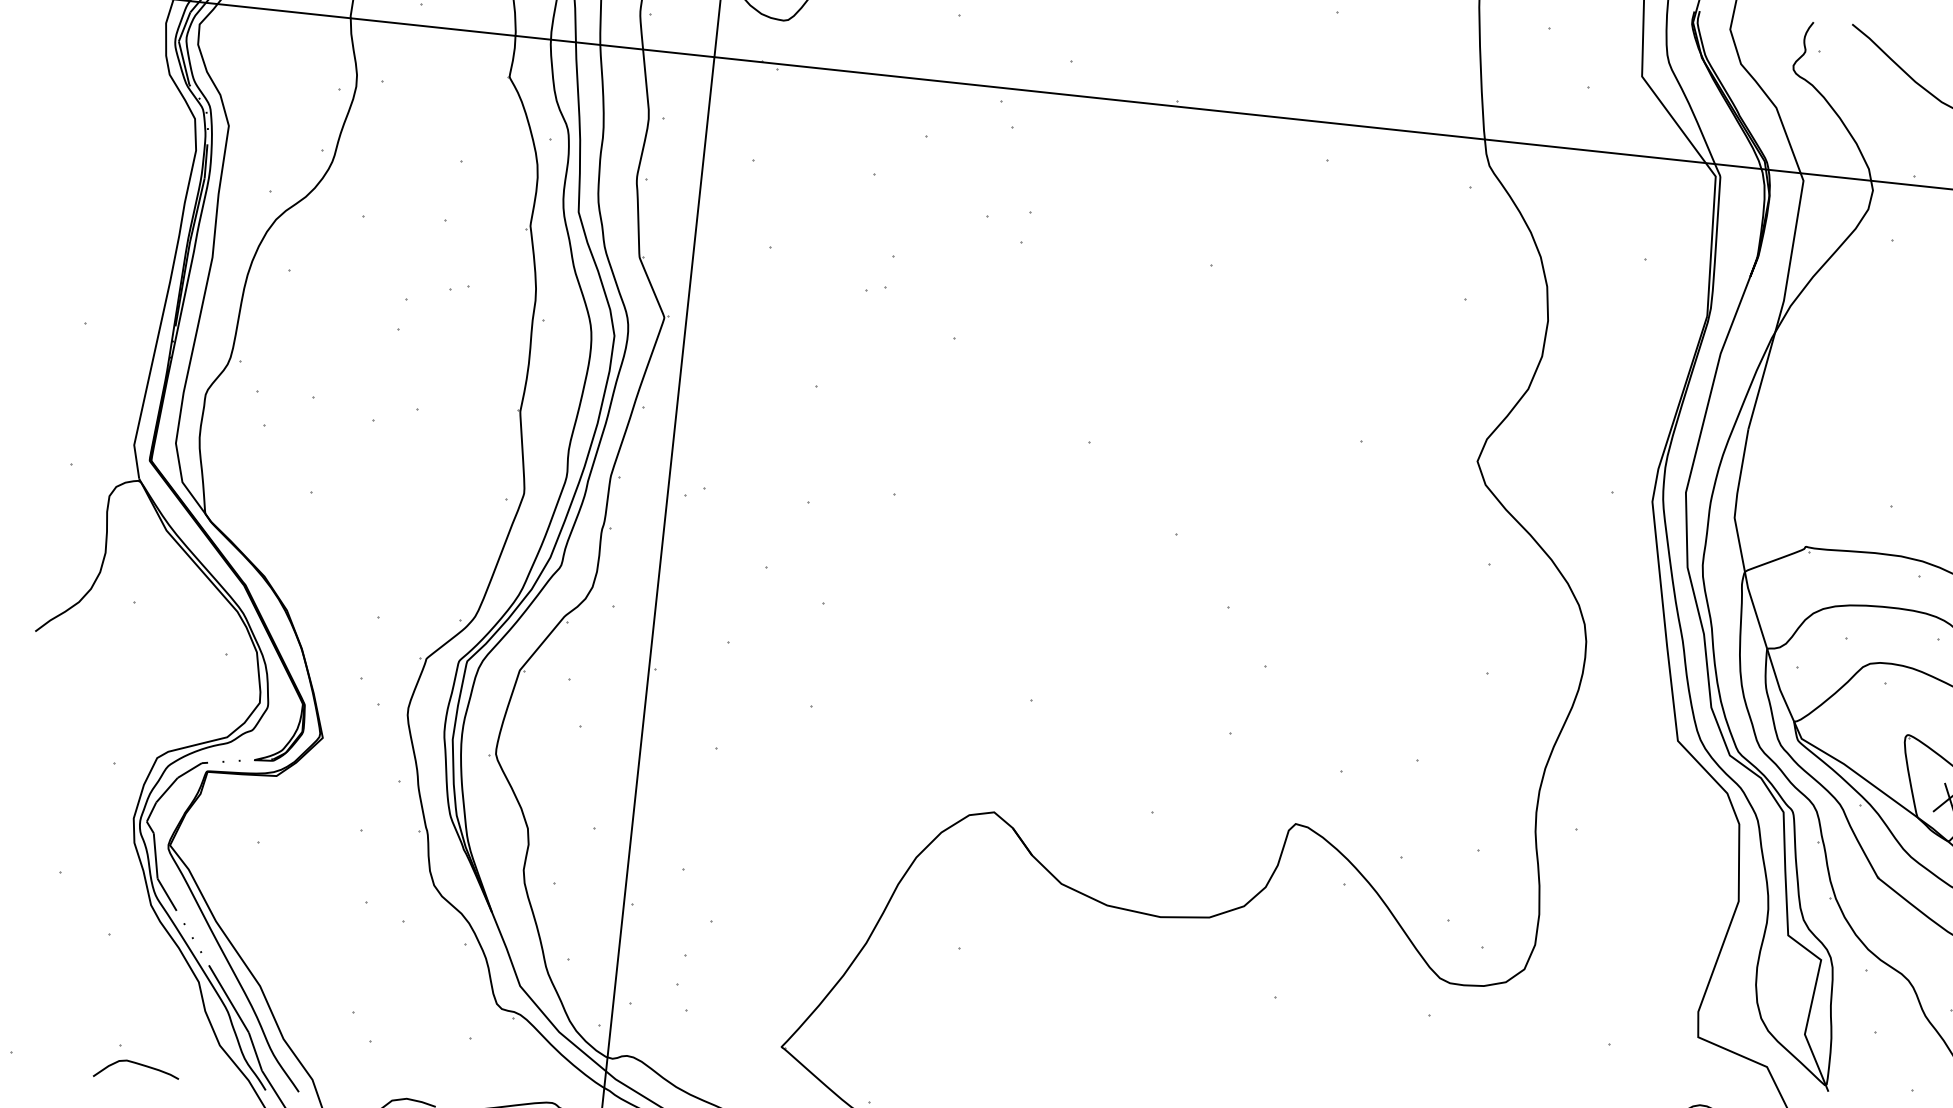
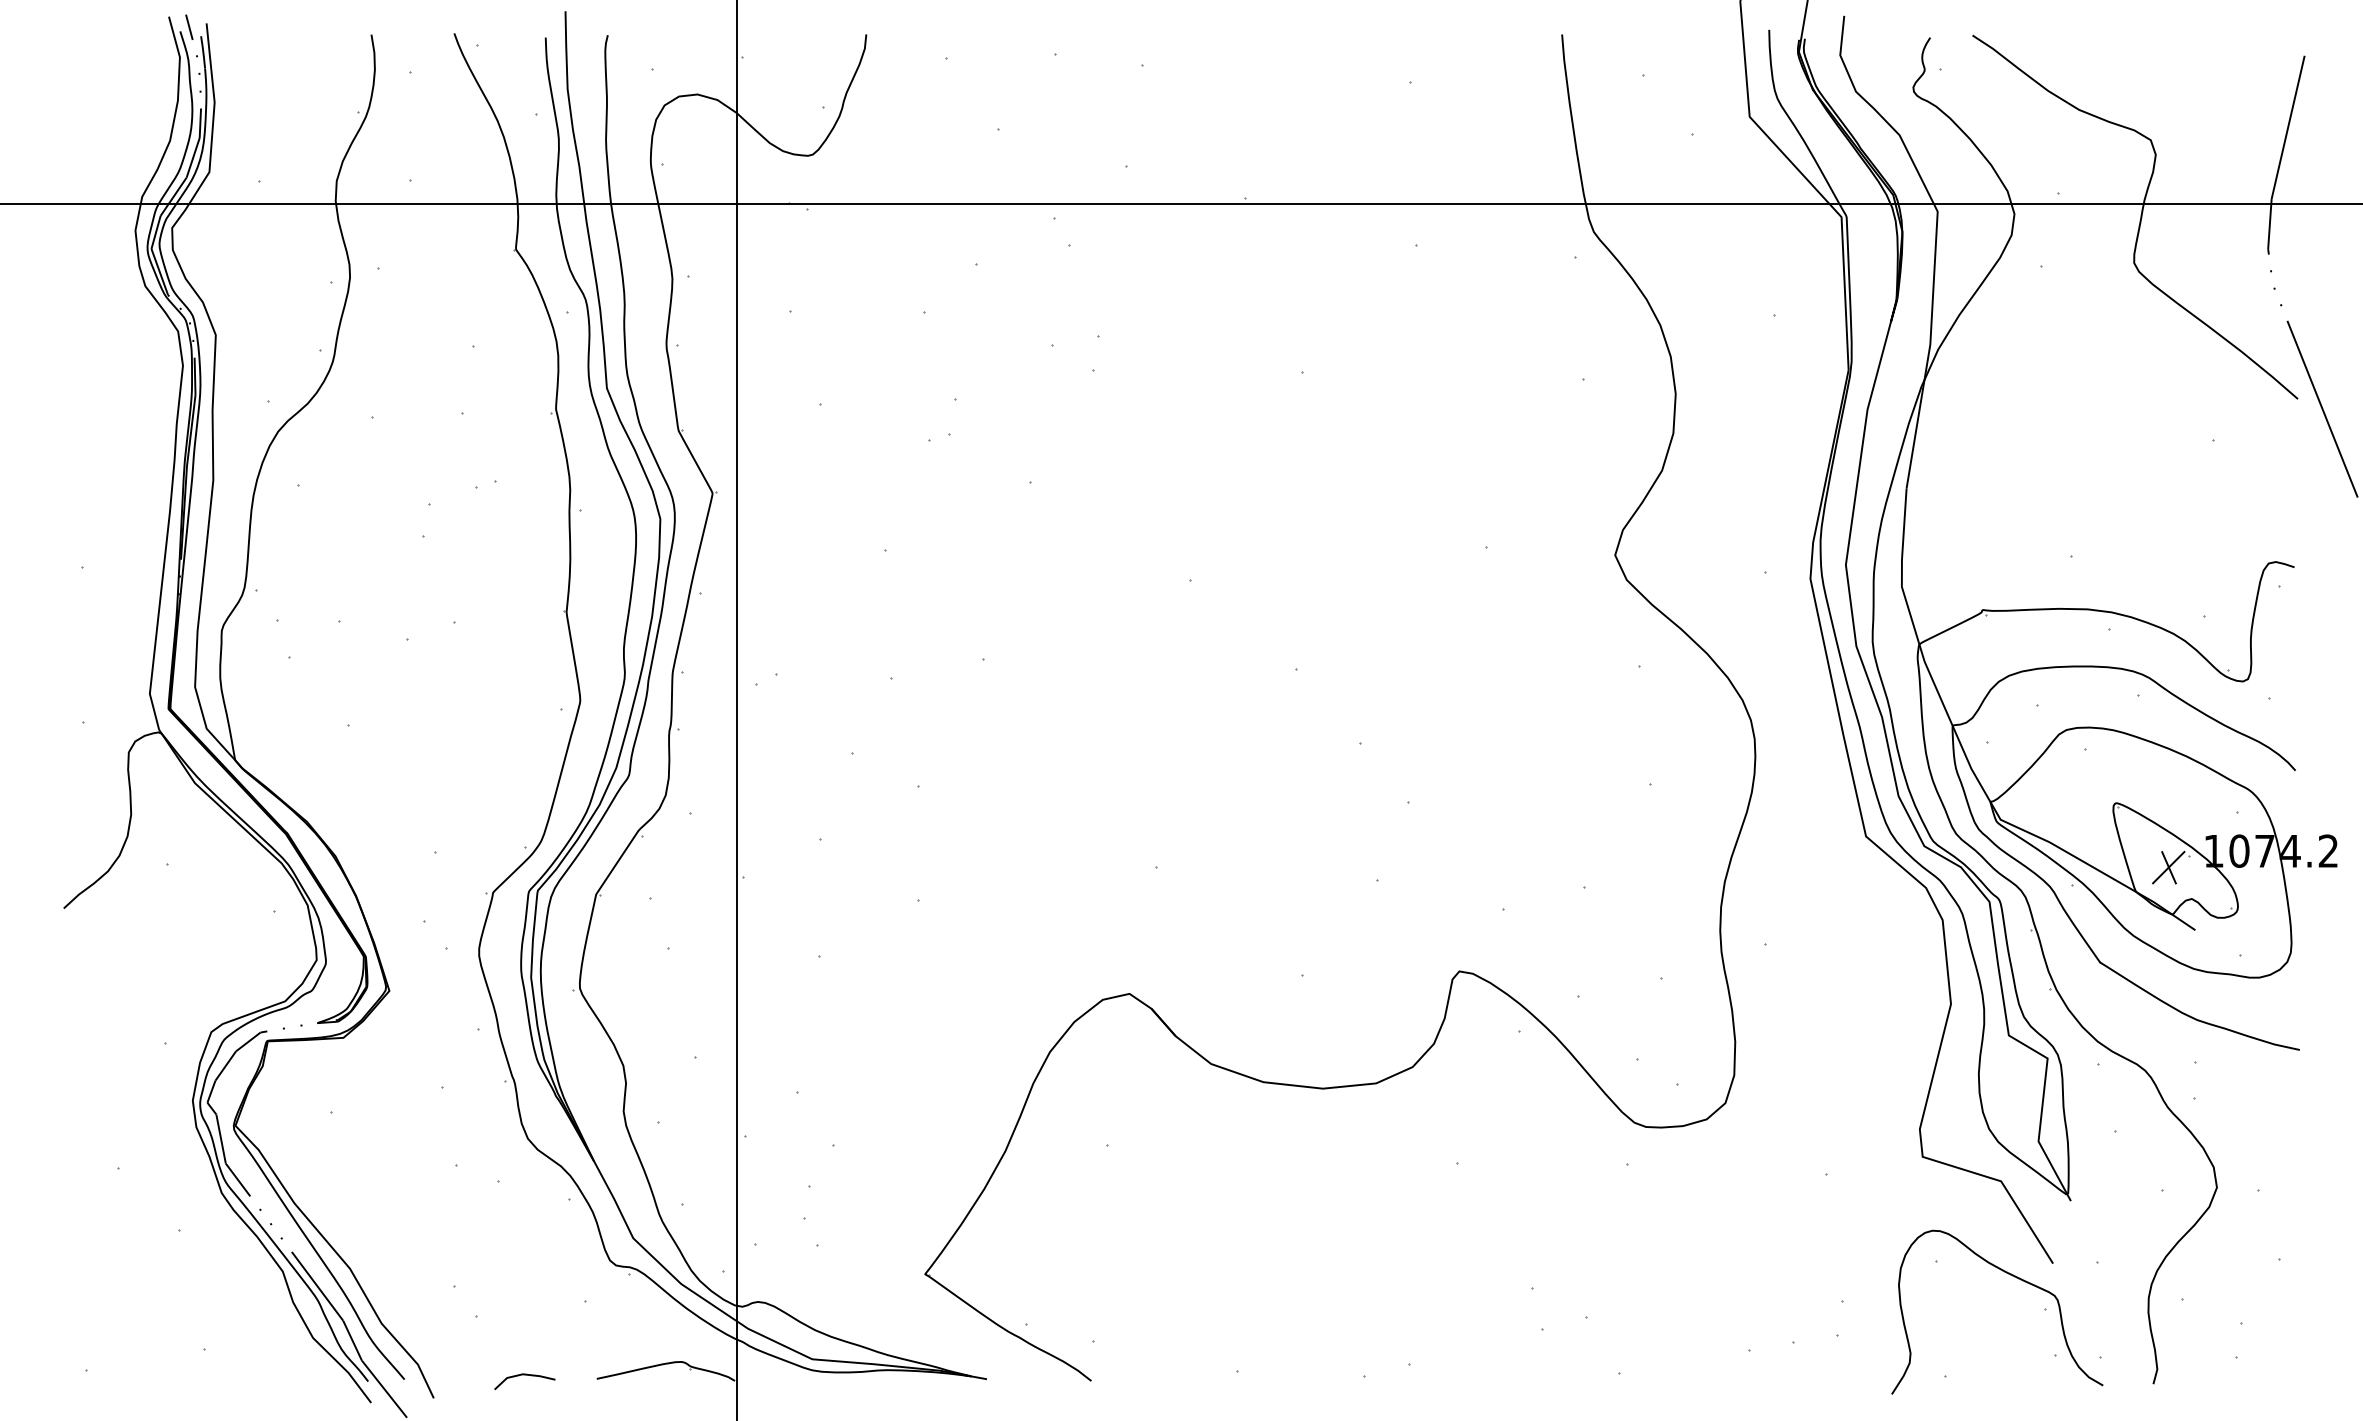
curve: (137, 1064) -> (225, 1368), removed

